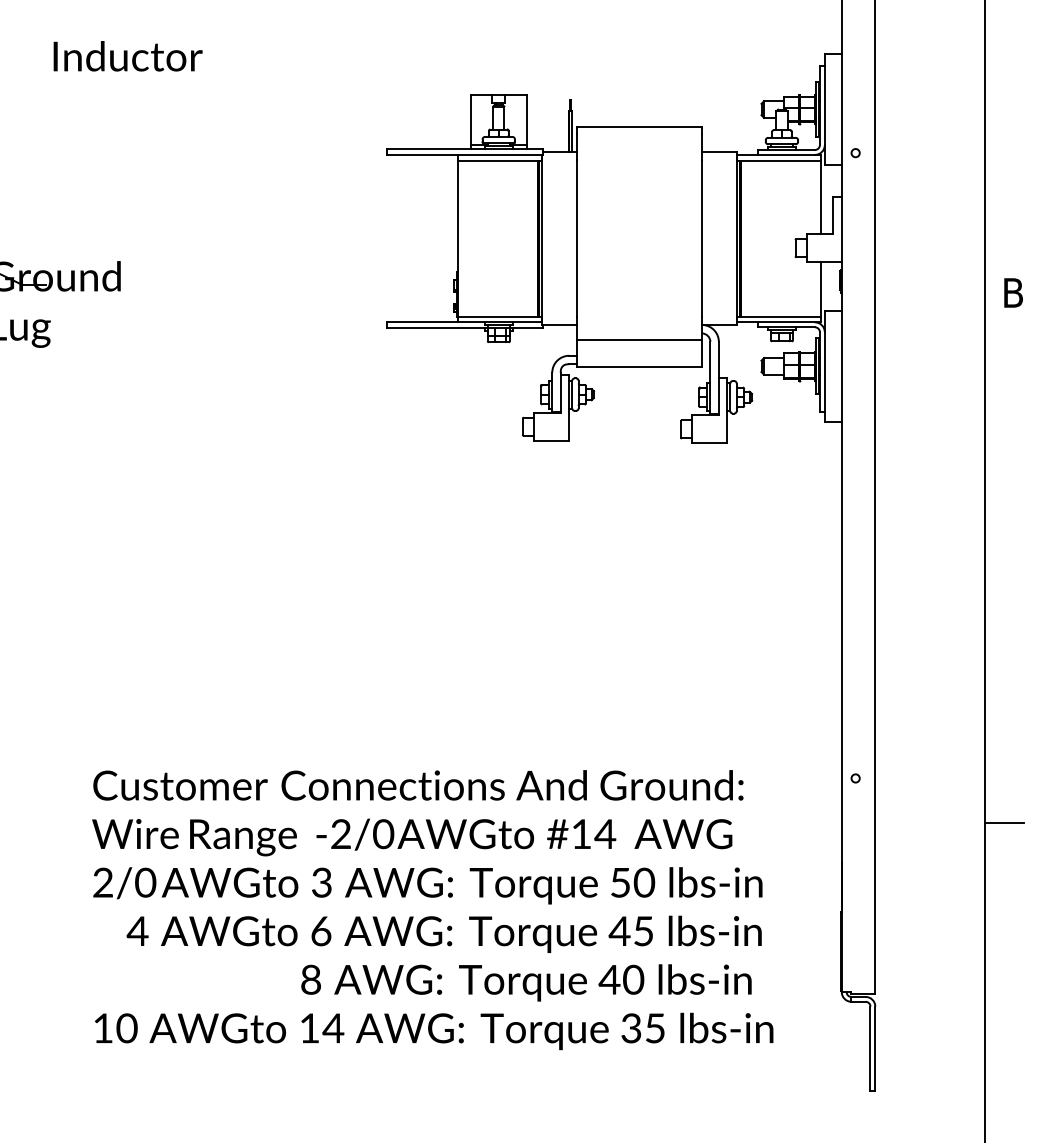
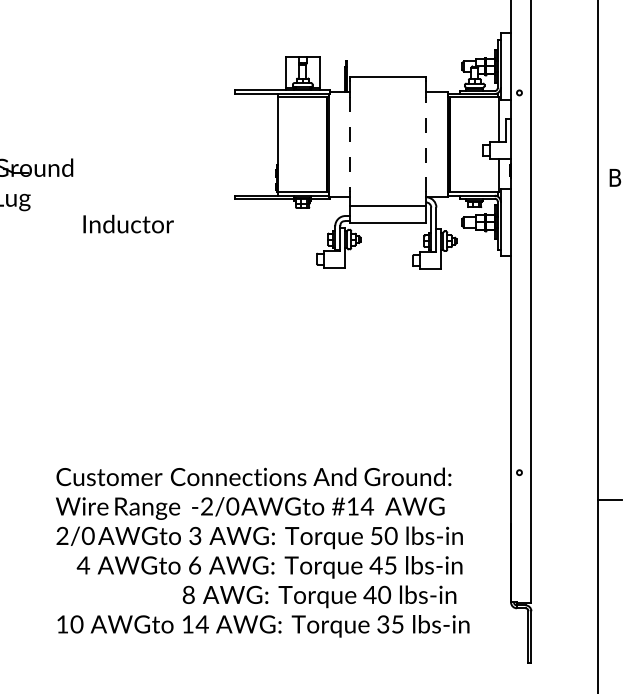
text: (127, 55) -> (128, 223), moved
line: (577, 238) -> (350, 144), solid -> dashed
line: (702, 238) -> (426, 144), solid -> dashed

